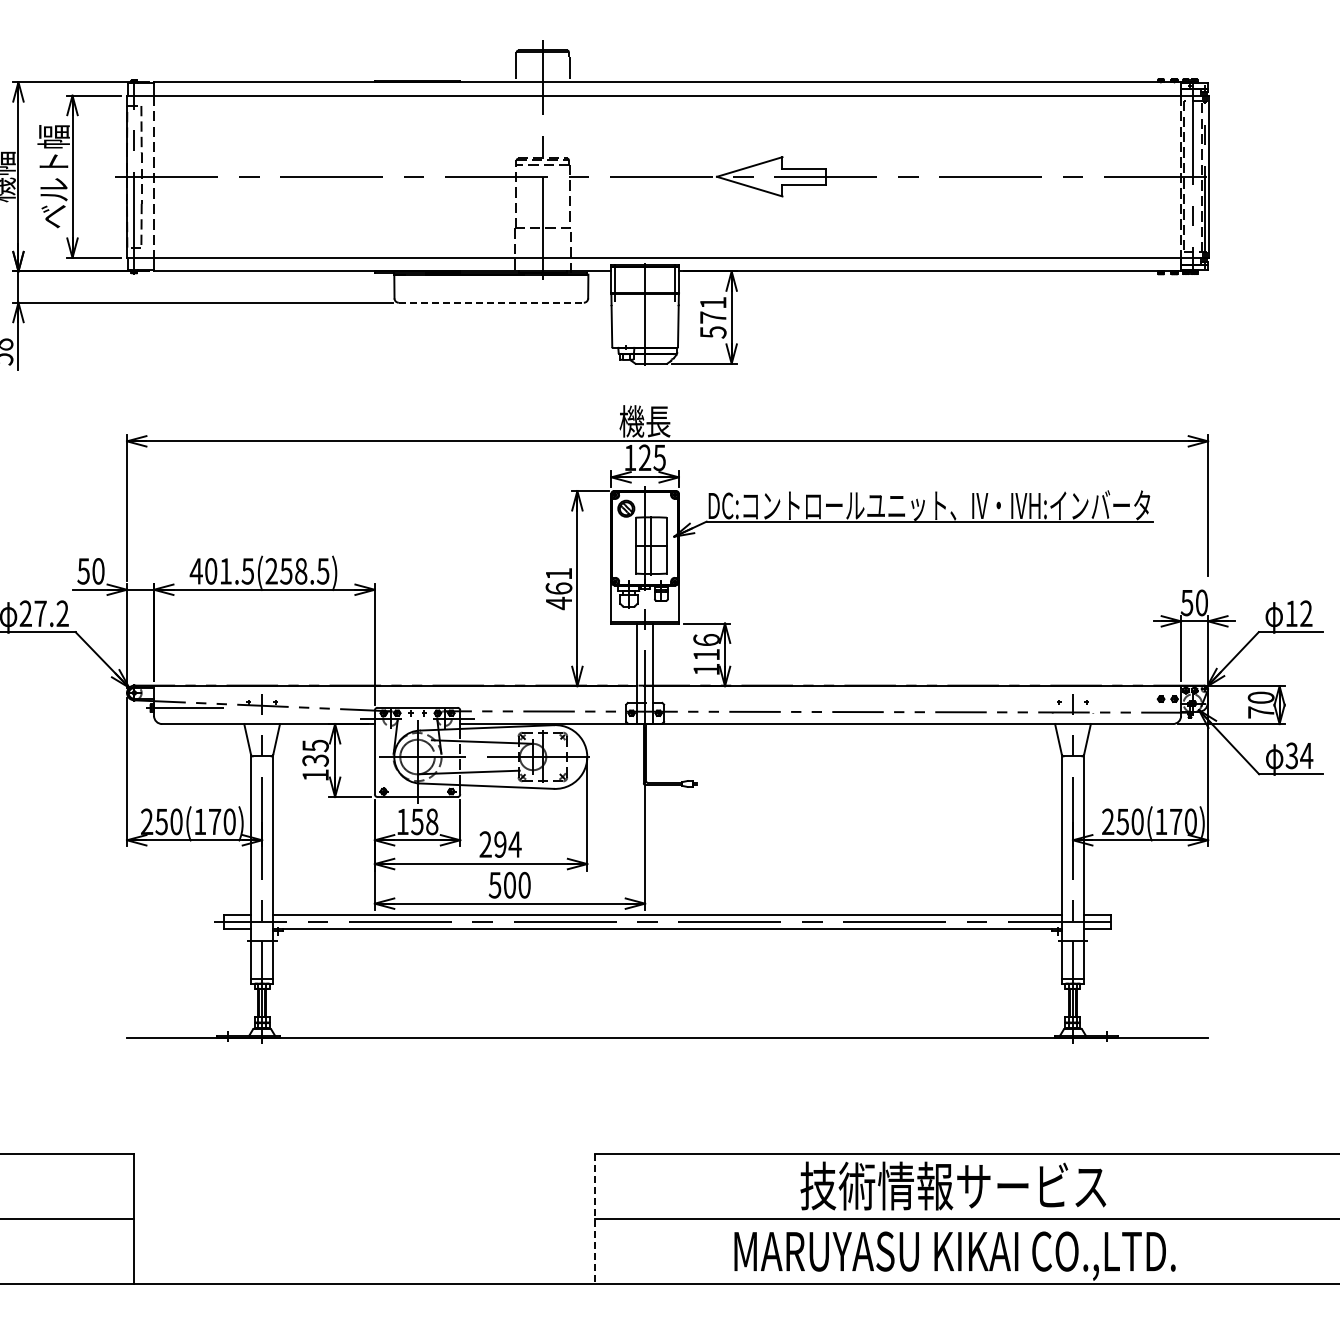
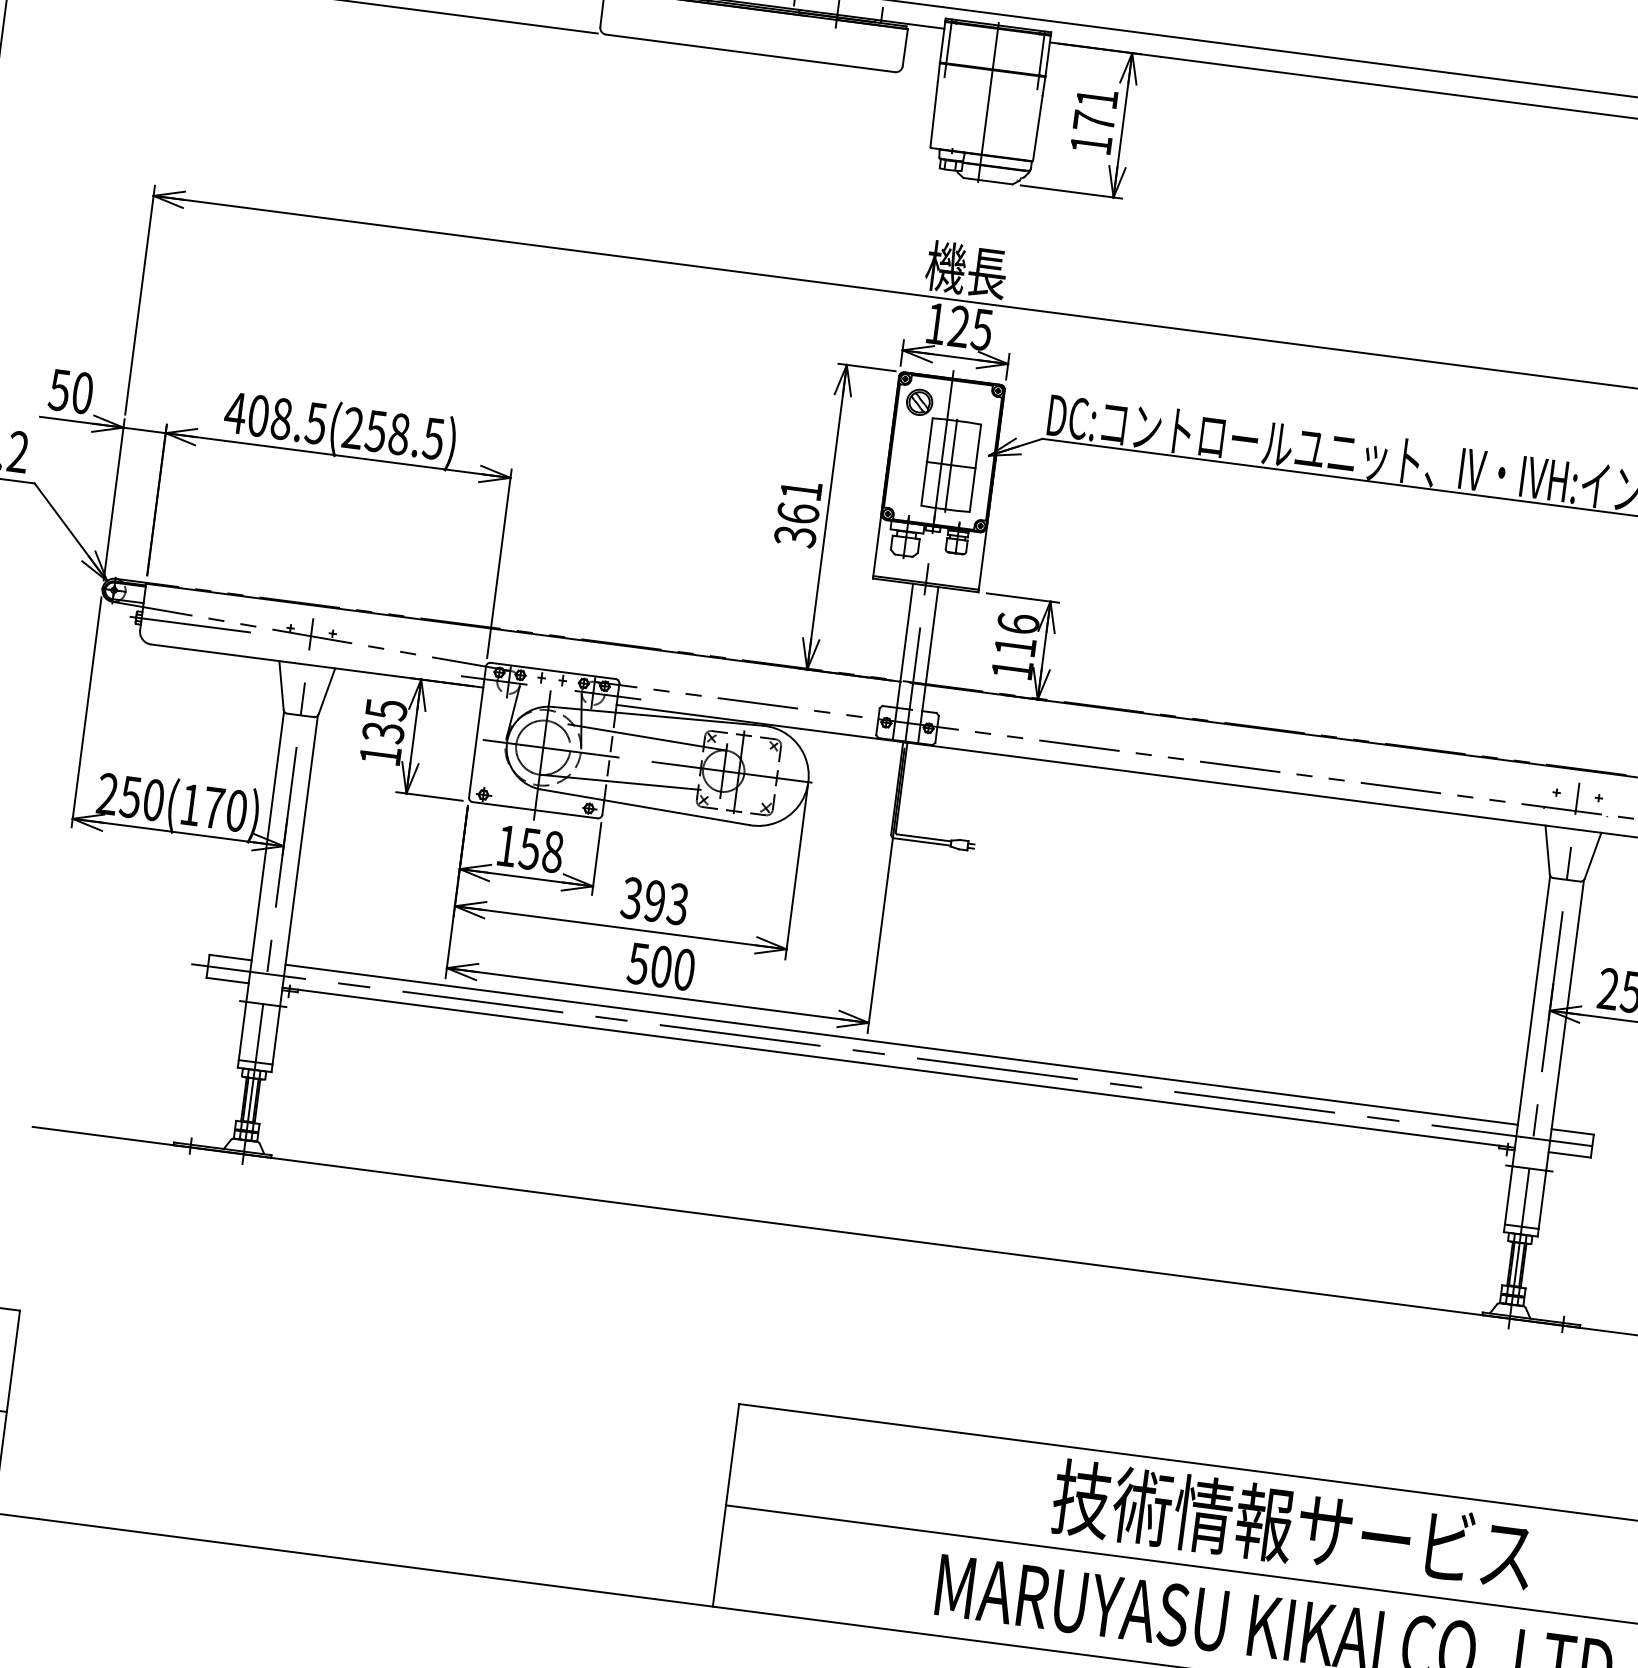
line: (491, 302) -> (750, 53), dashed -> solid
text: (713, 332) -> (1091, 144), 571 -> 171
text: (225, 571) -> (281, 419), 401.5(258.5) -> 408.5(258.5)
text: (558, 603) -> (794, 536), 461 -> 361
text: (500, 844) -> (655, 901), 294 -> 393
line: (594, 1219) -> (725, 1505), dashed -> solid

